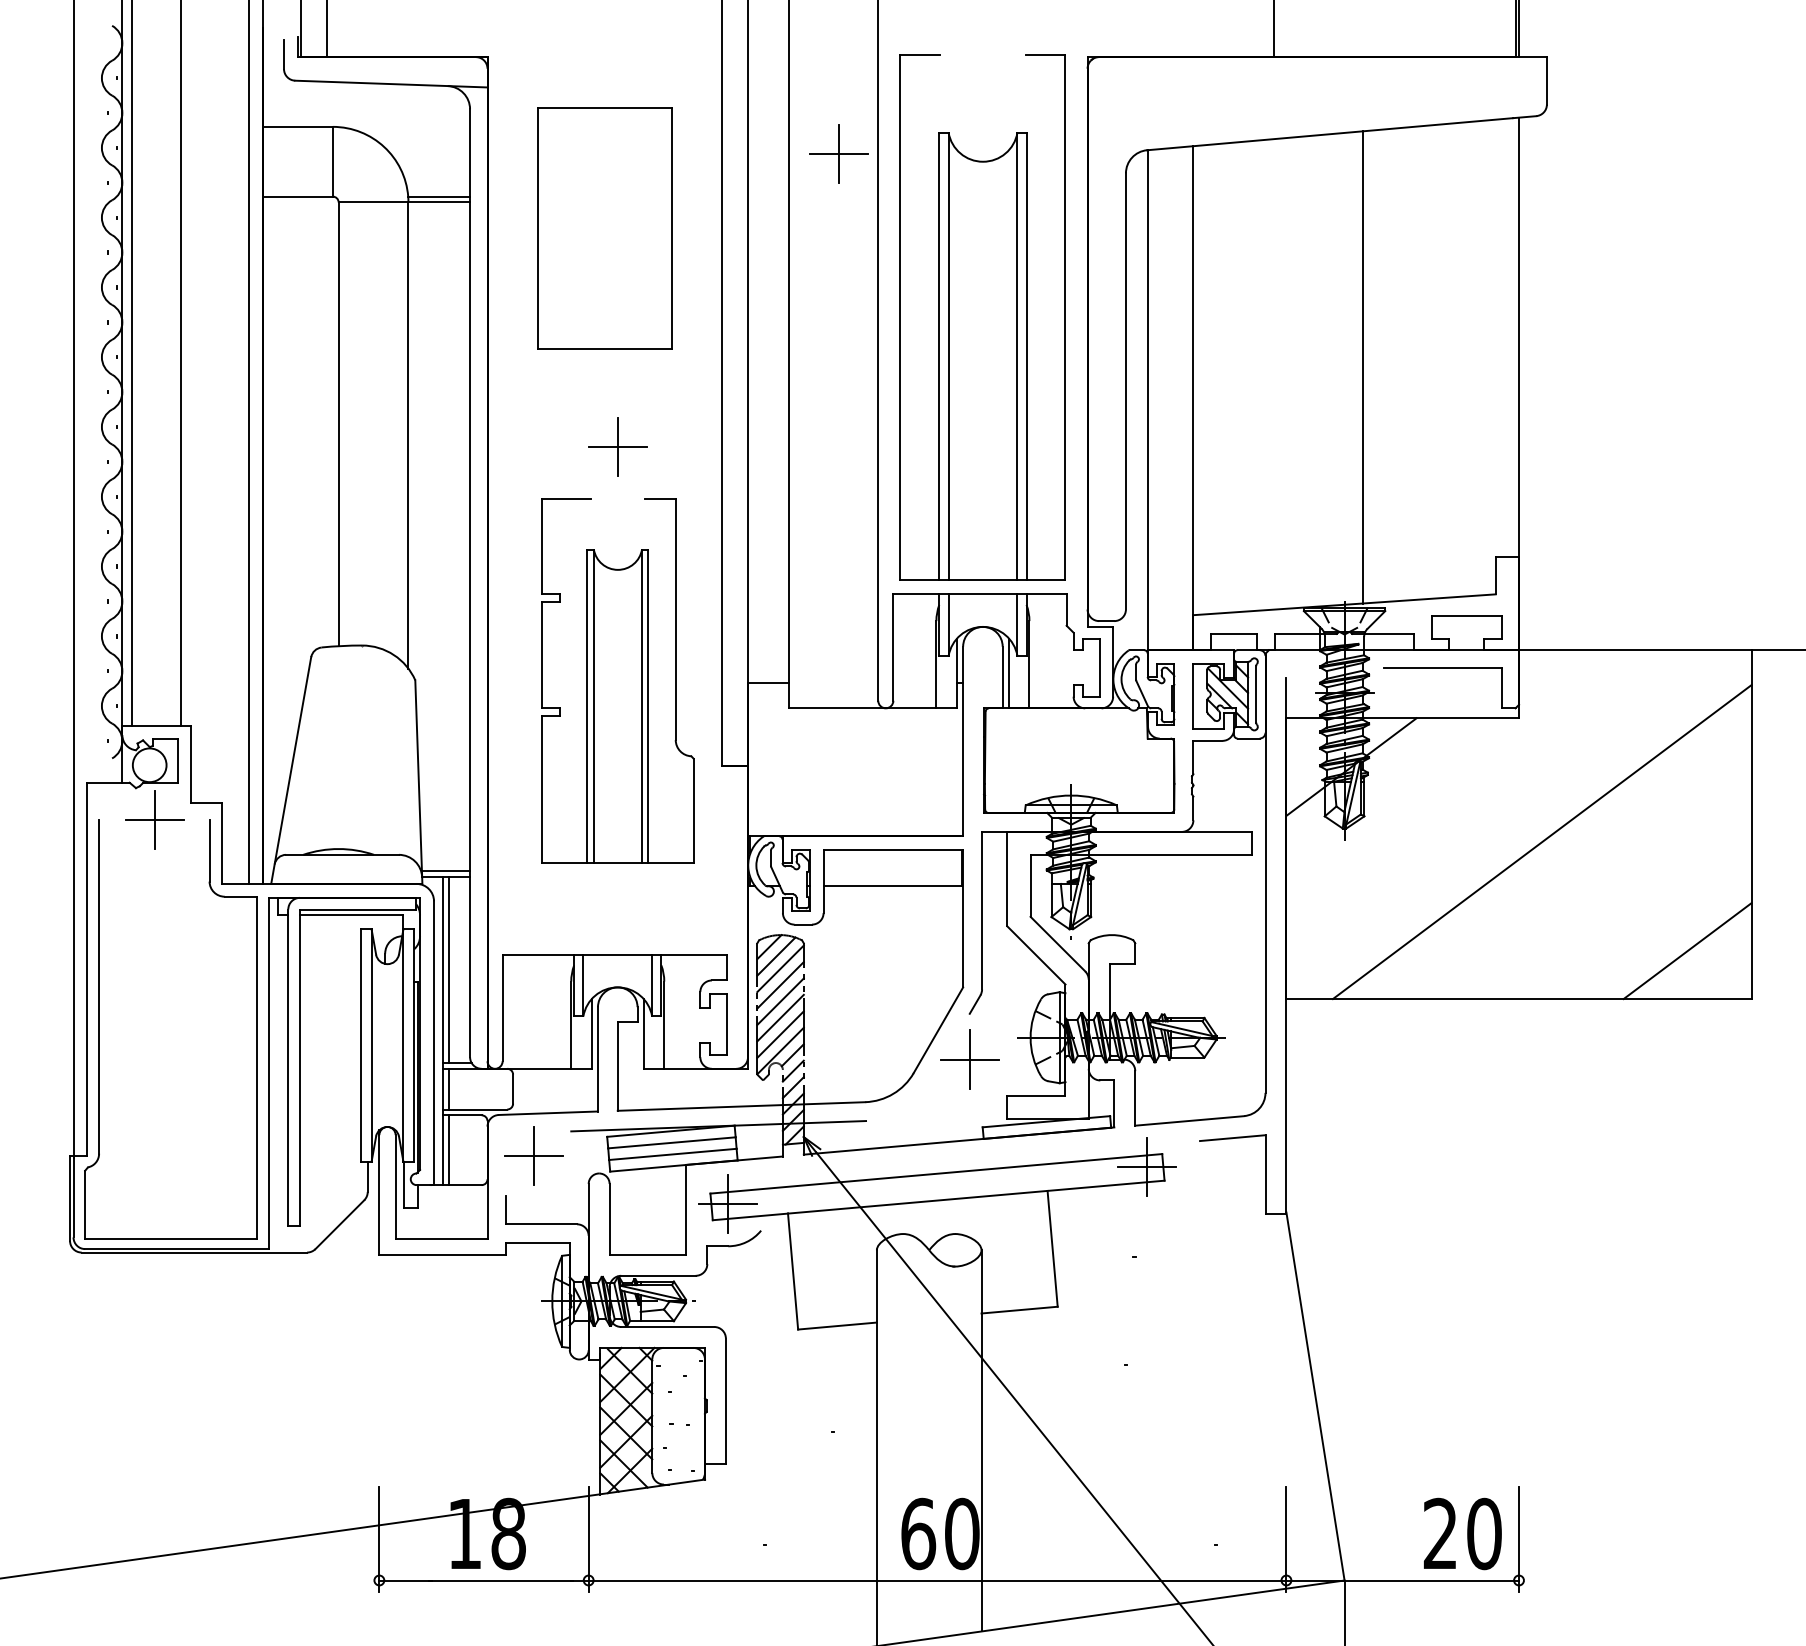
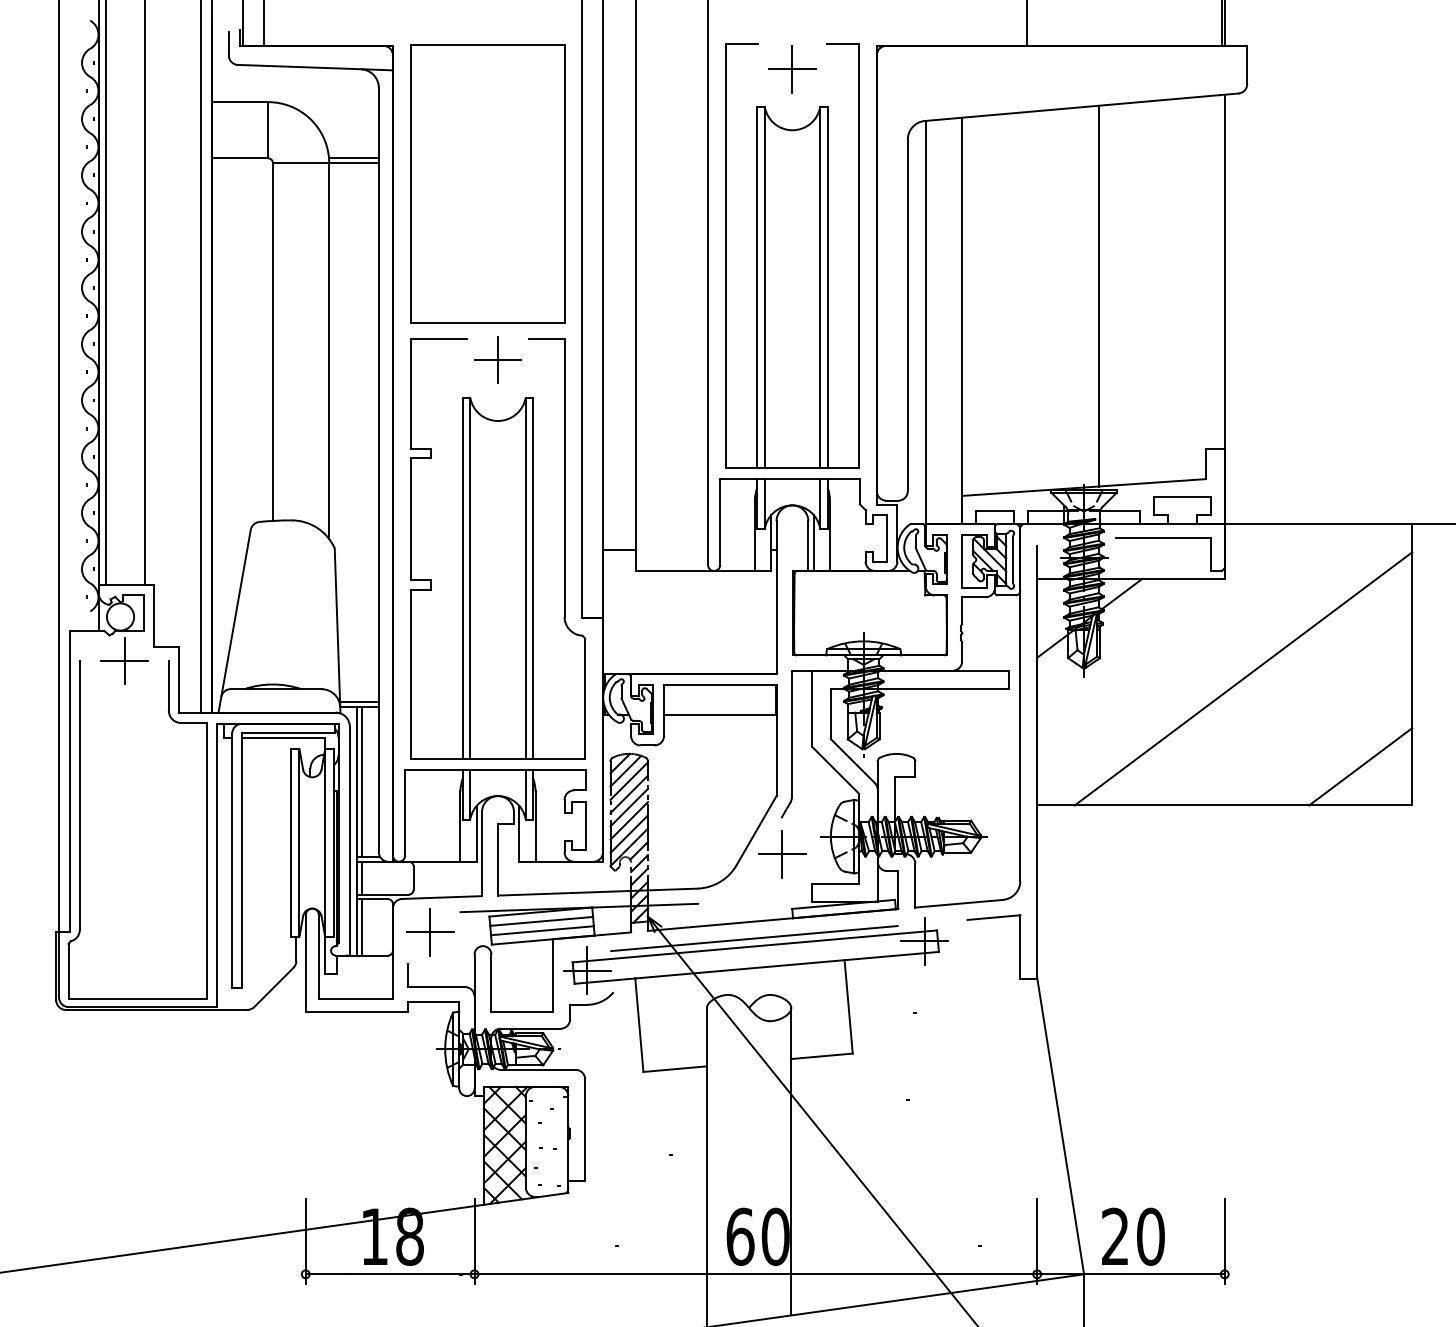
part: (839, 154) -> (792, 69), moved
part: (604, 227) -> (487, 183), size x1.43
part: (618, 680) -> (498, 548), size x1.43
line: (935, 1164) -> (754, 938), added
text: (1462, 1533) -> (1133, 1236), moved

